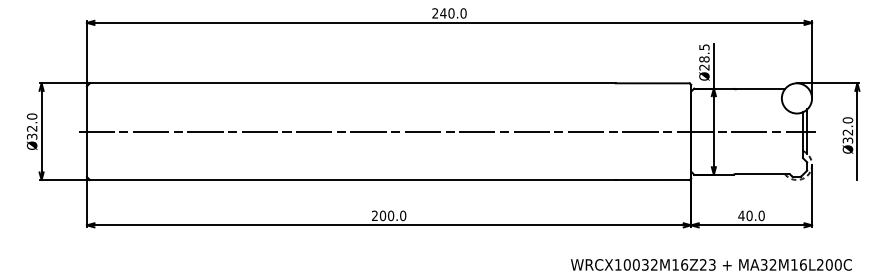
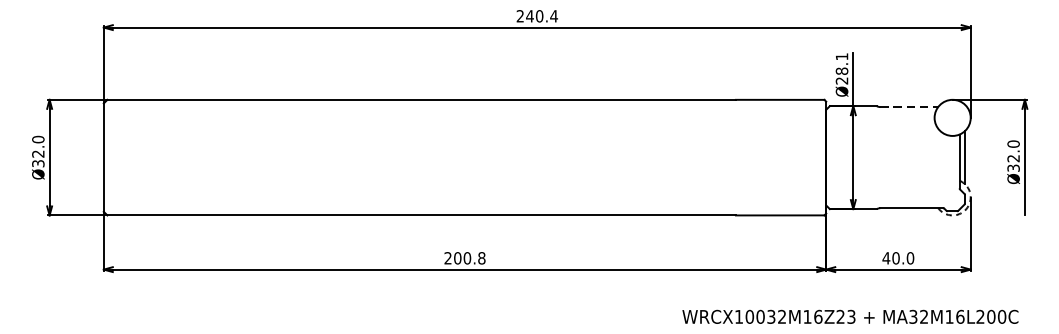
text: (463, 13) -> (554, 16), 240.0 -> 240.4
text: (704, 47) -> (842, 57), Ø28.5 -> Ø28.1
line: (761, 89) -> (910, 107), solid -> dashed
line: (446, 131) -> (533, 157), removed
text: (403, 215) -> (482, 257), 200.0 -> 200.8

